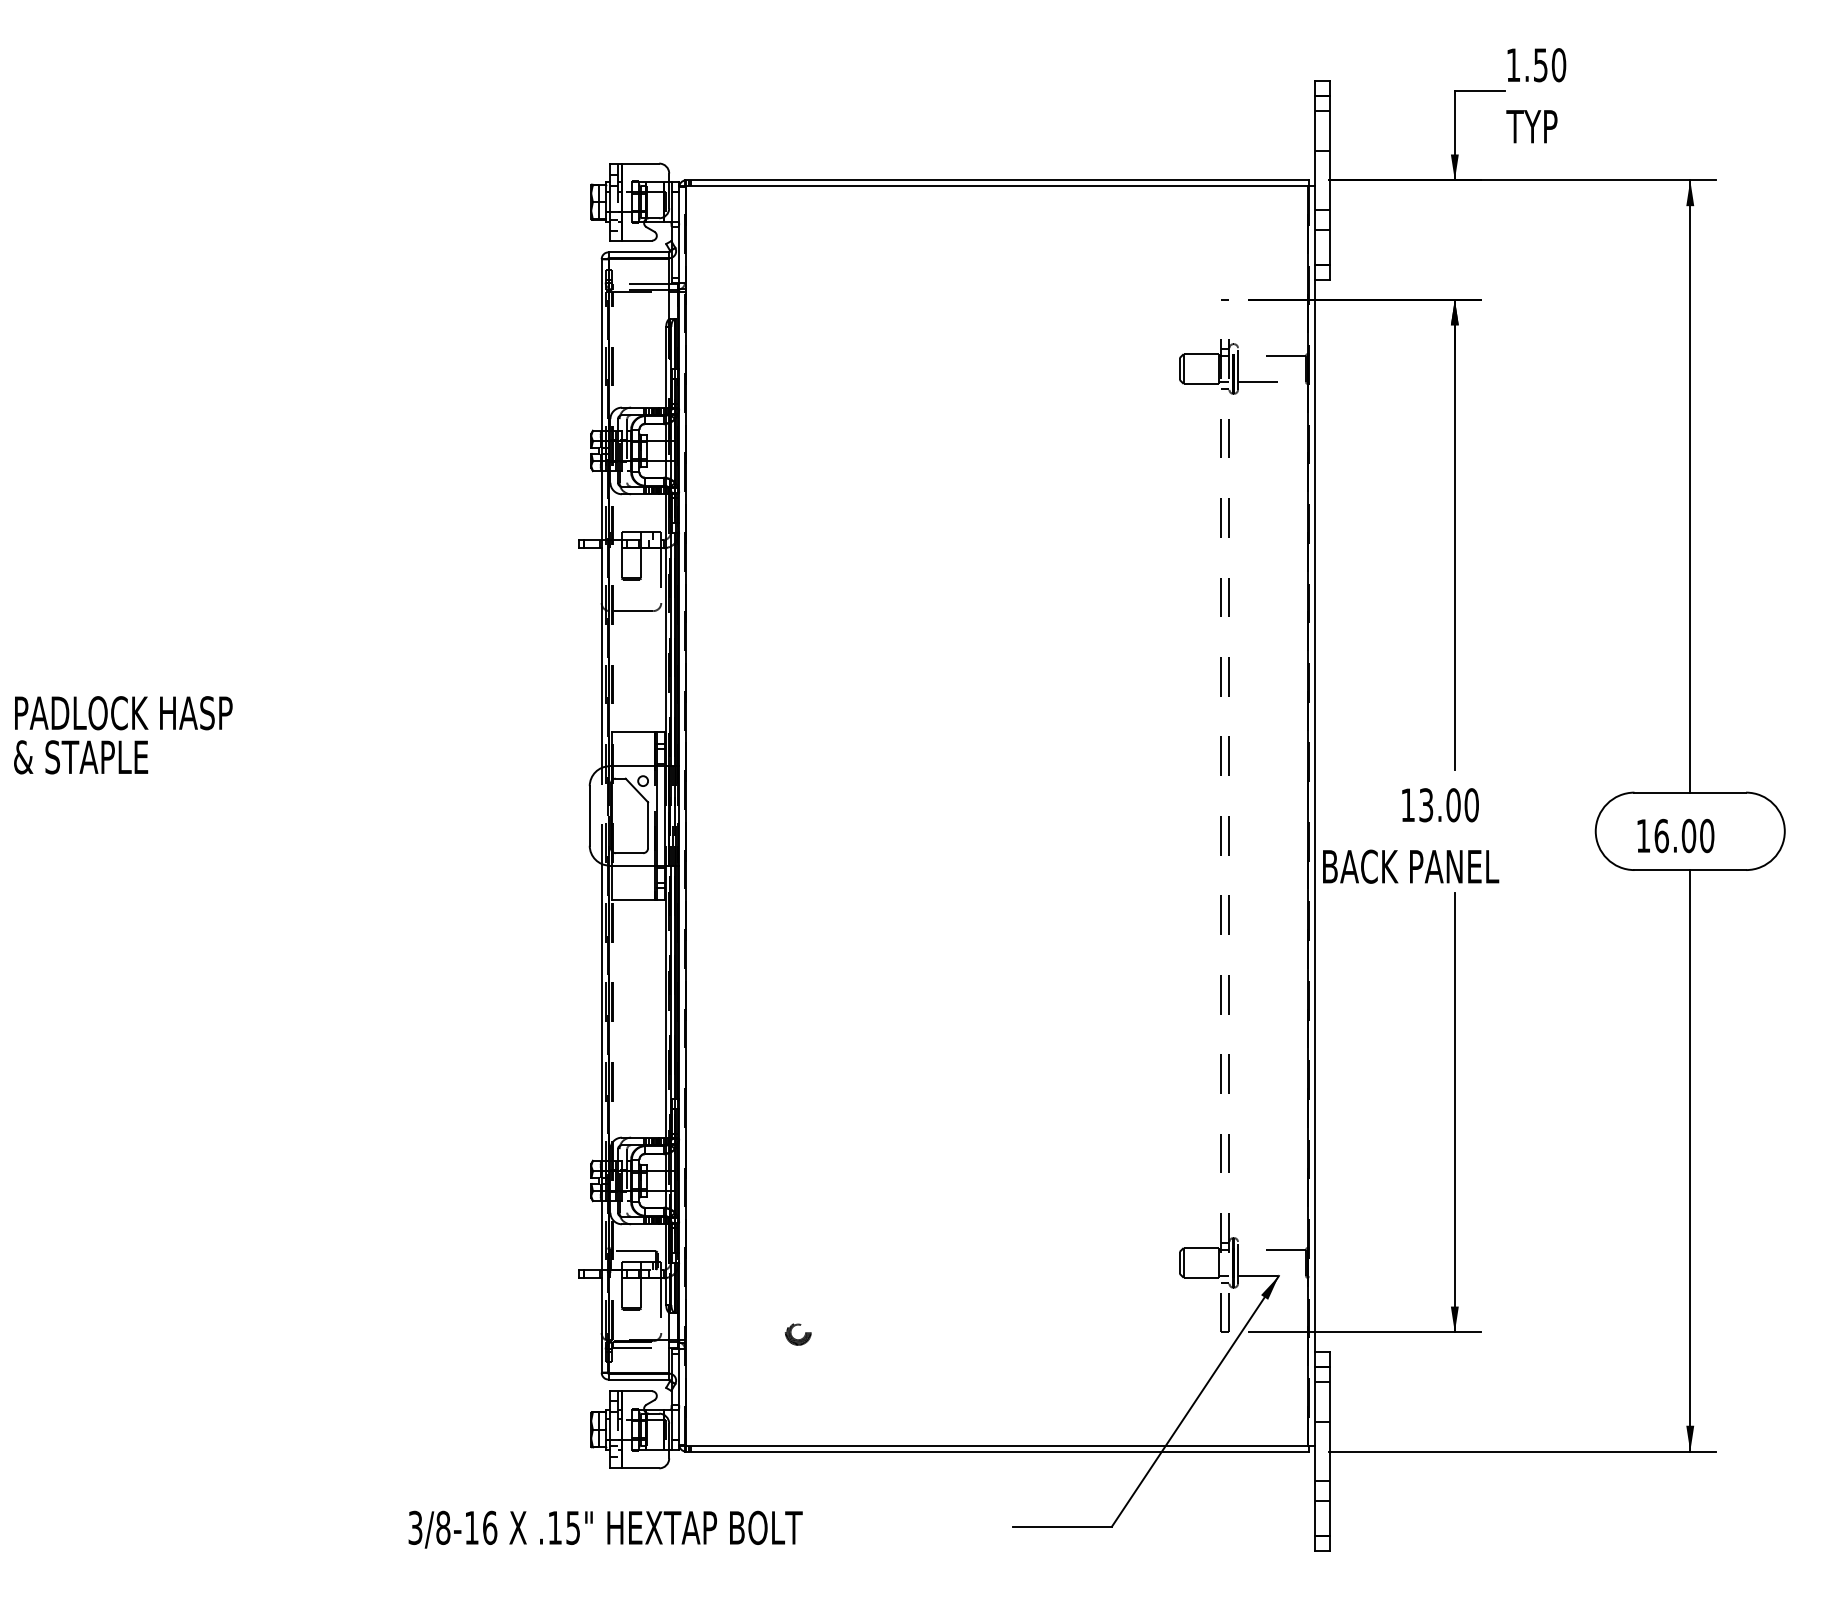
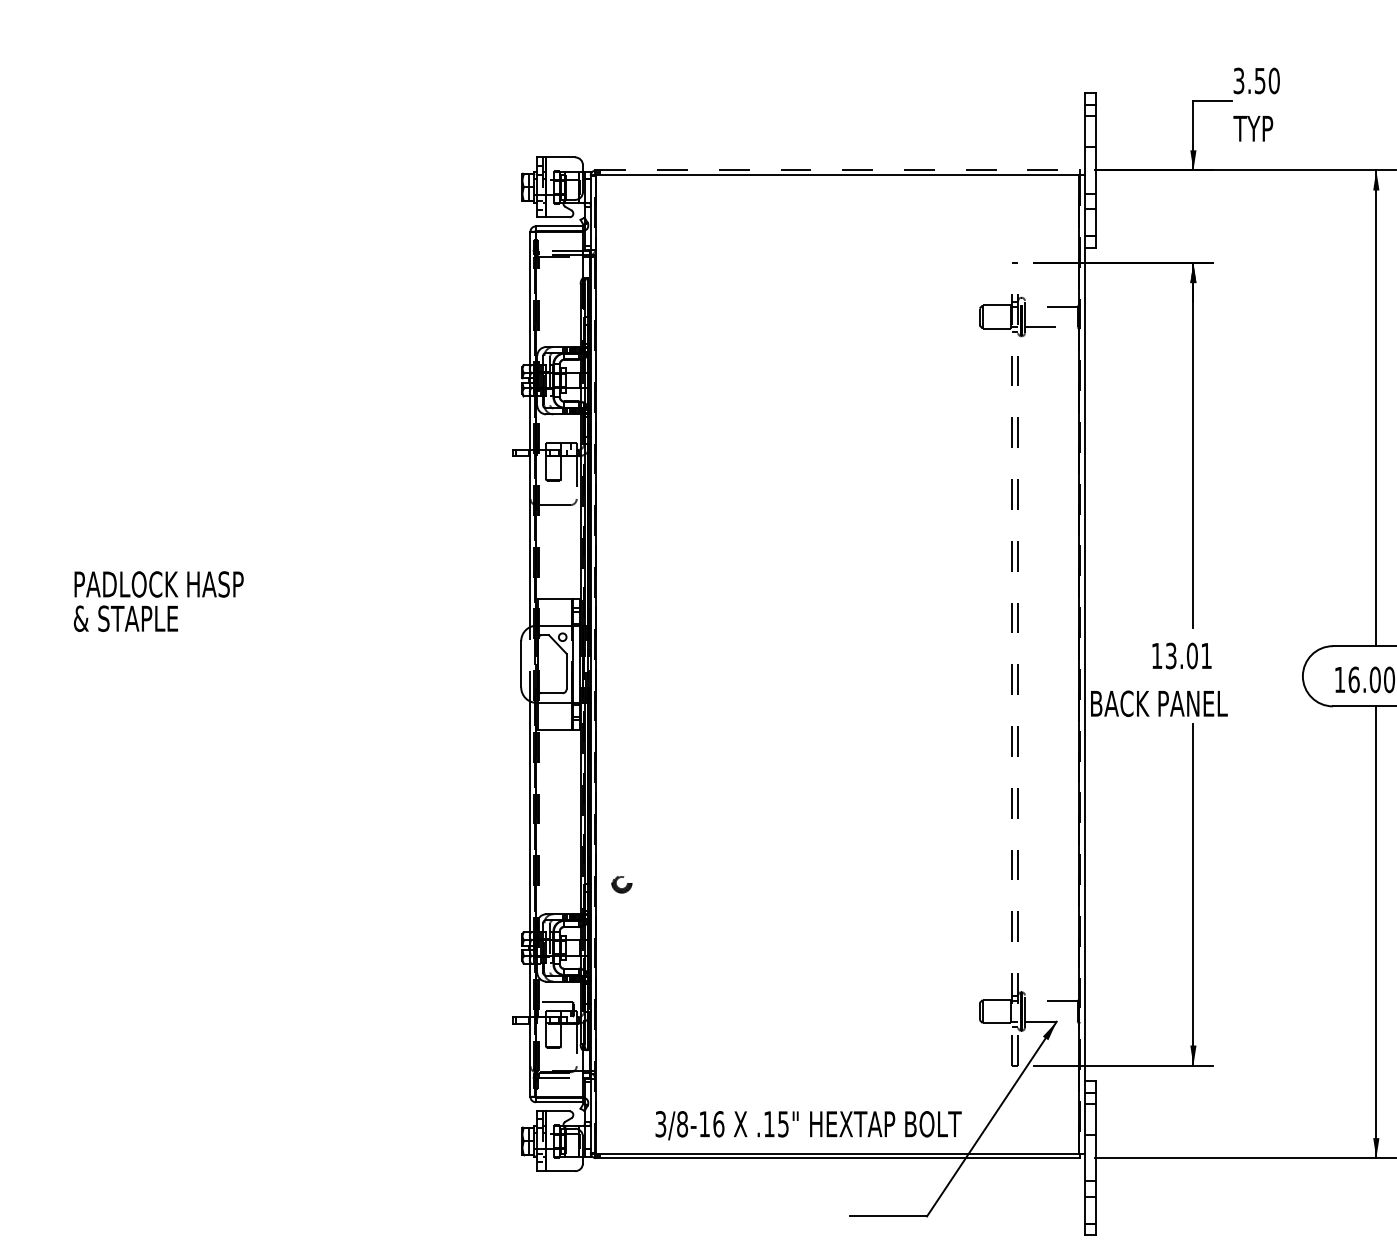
text: (1513, 65) -> (1238, 81), 1.50 -> 3.50
line: (996, 180) -> (837, 170), solid -> dashed
text: (1471, 805) -> (1206, 656), 13.00 -> 13.01
part: (797, 1334) -> (621, 884), moved
text: (605, 1529) -> (808, 1125), moved

